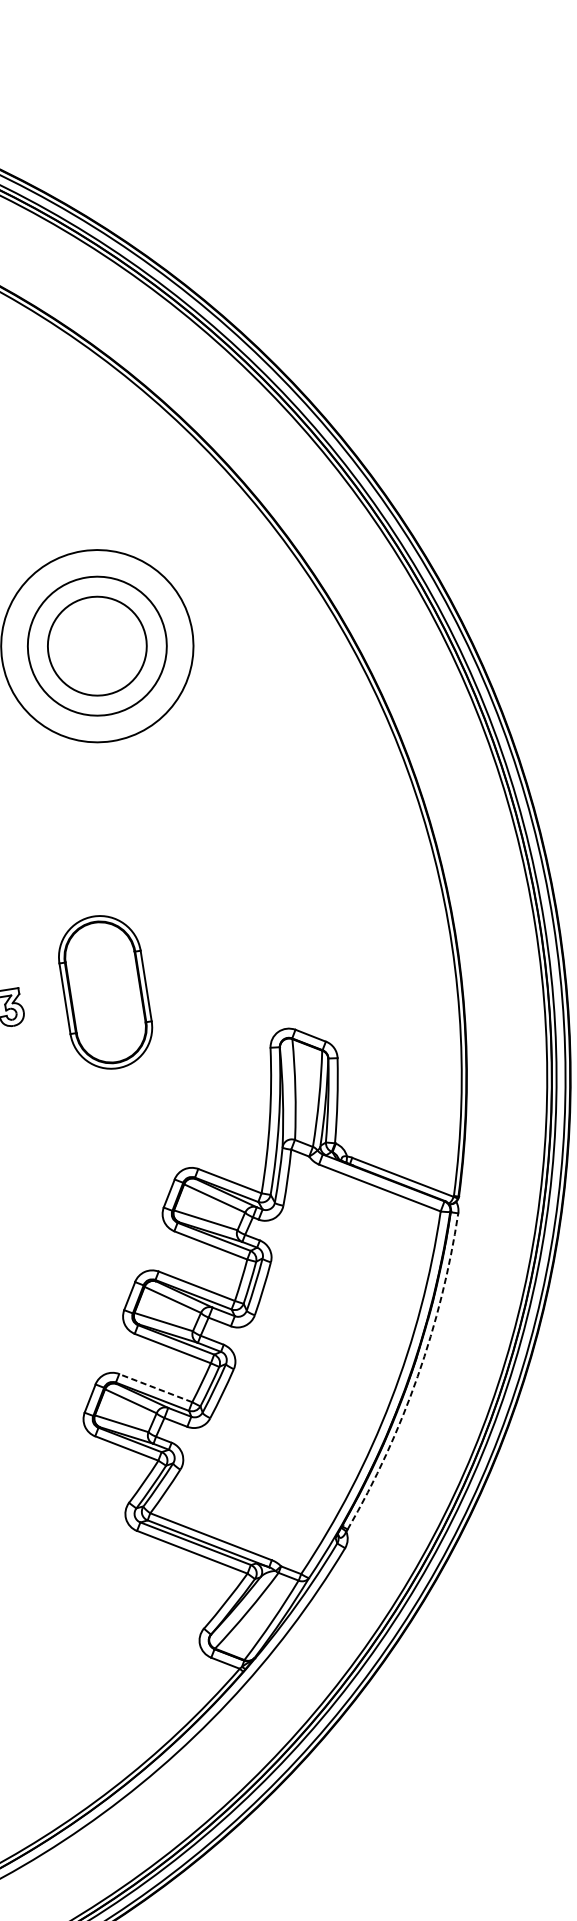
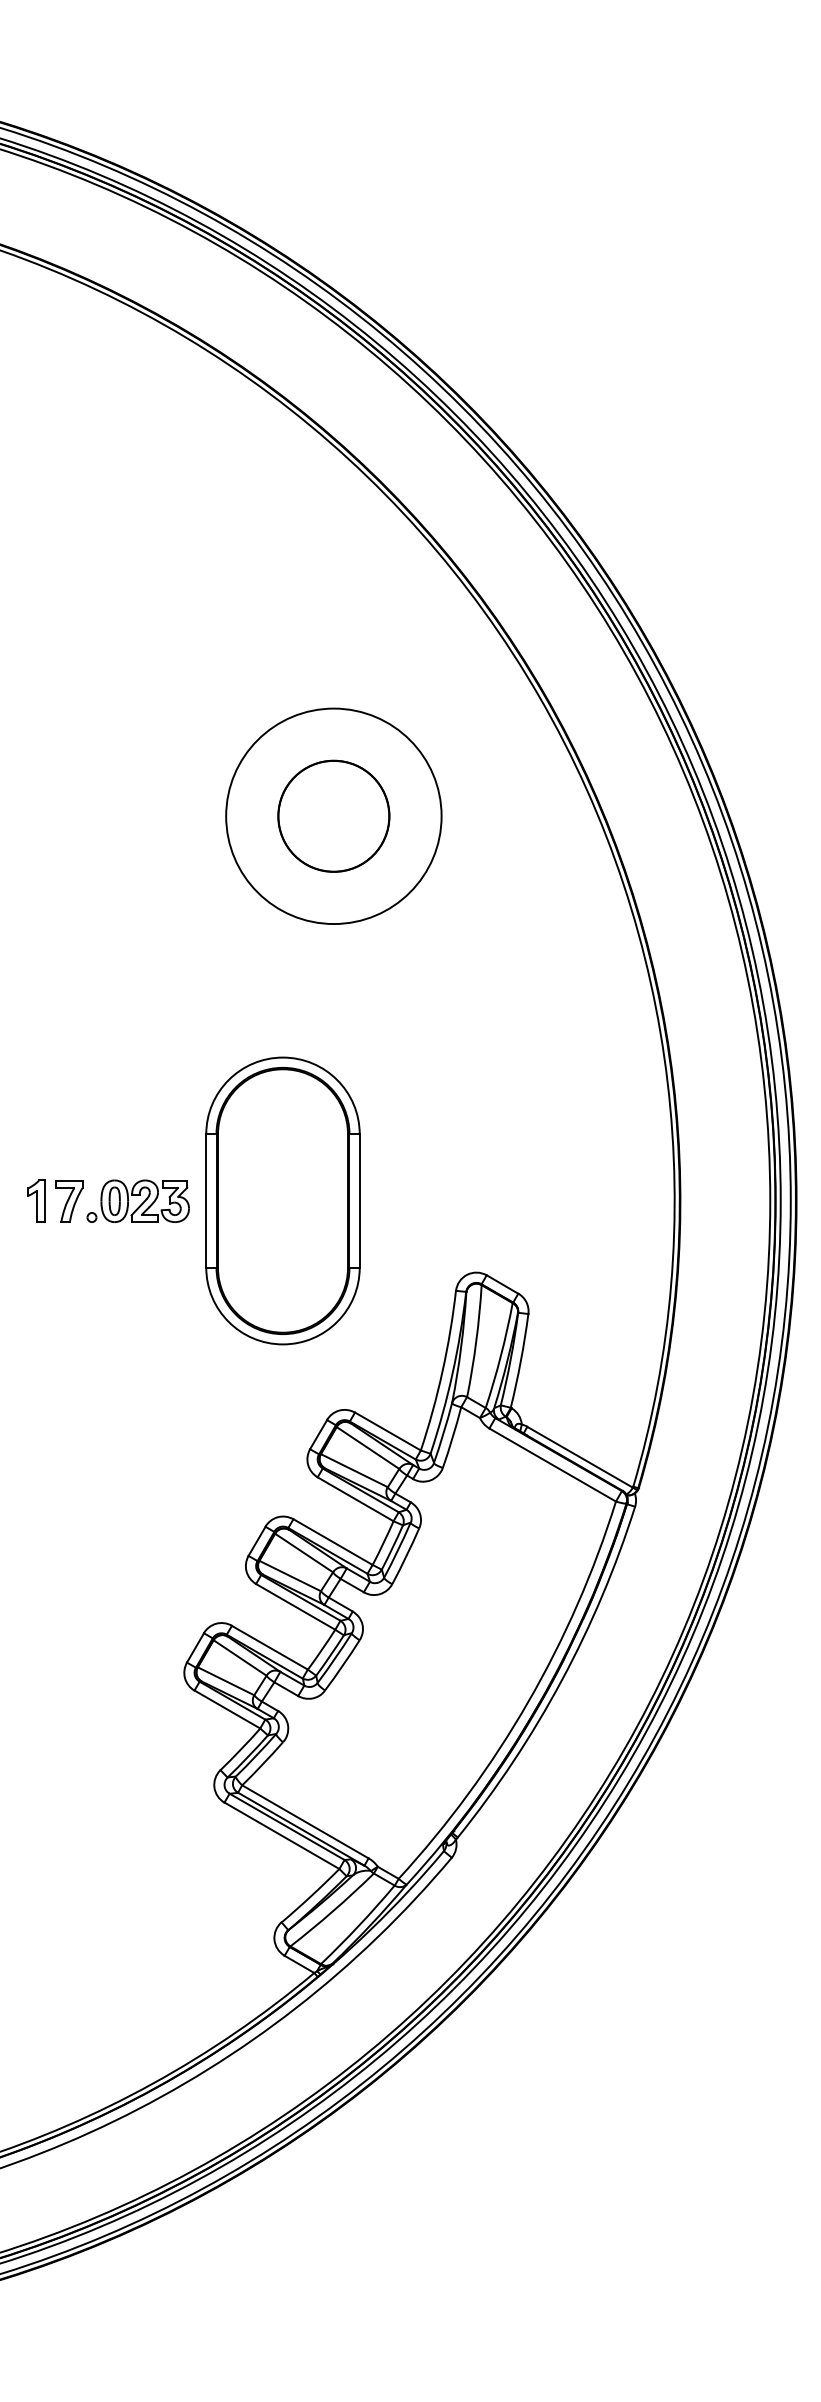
circle: (96, 645) -> (333, 815), size x0.71
part: (105, 992) -> (282, 1200), size x1.67
arc: (417, 1376) -> (561, 1680), dashed -> solid
line: (155, 1387) -> (269, 1647), dashed -> solid

